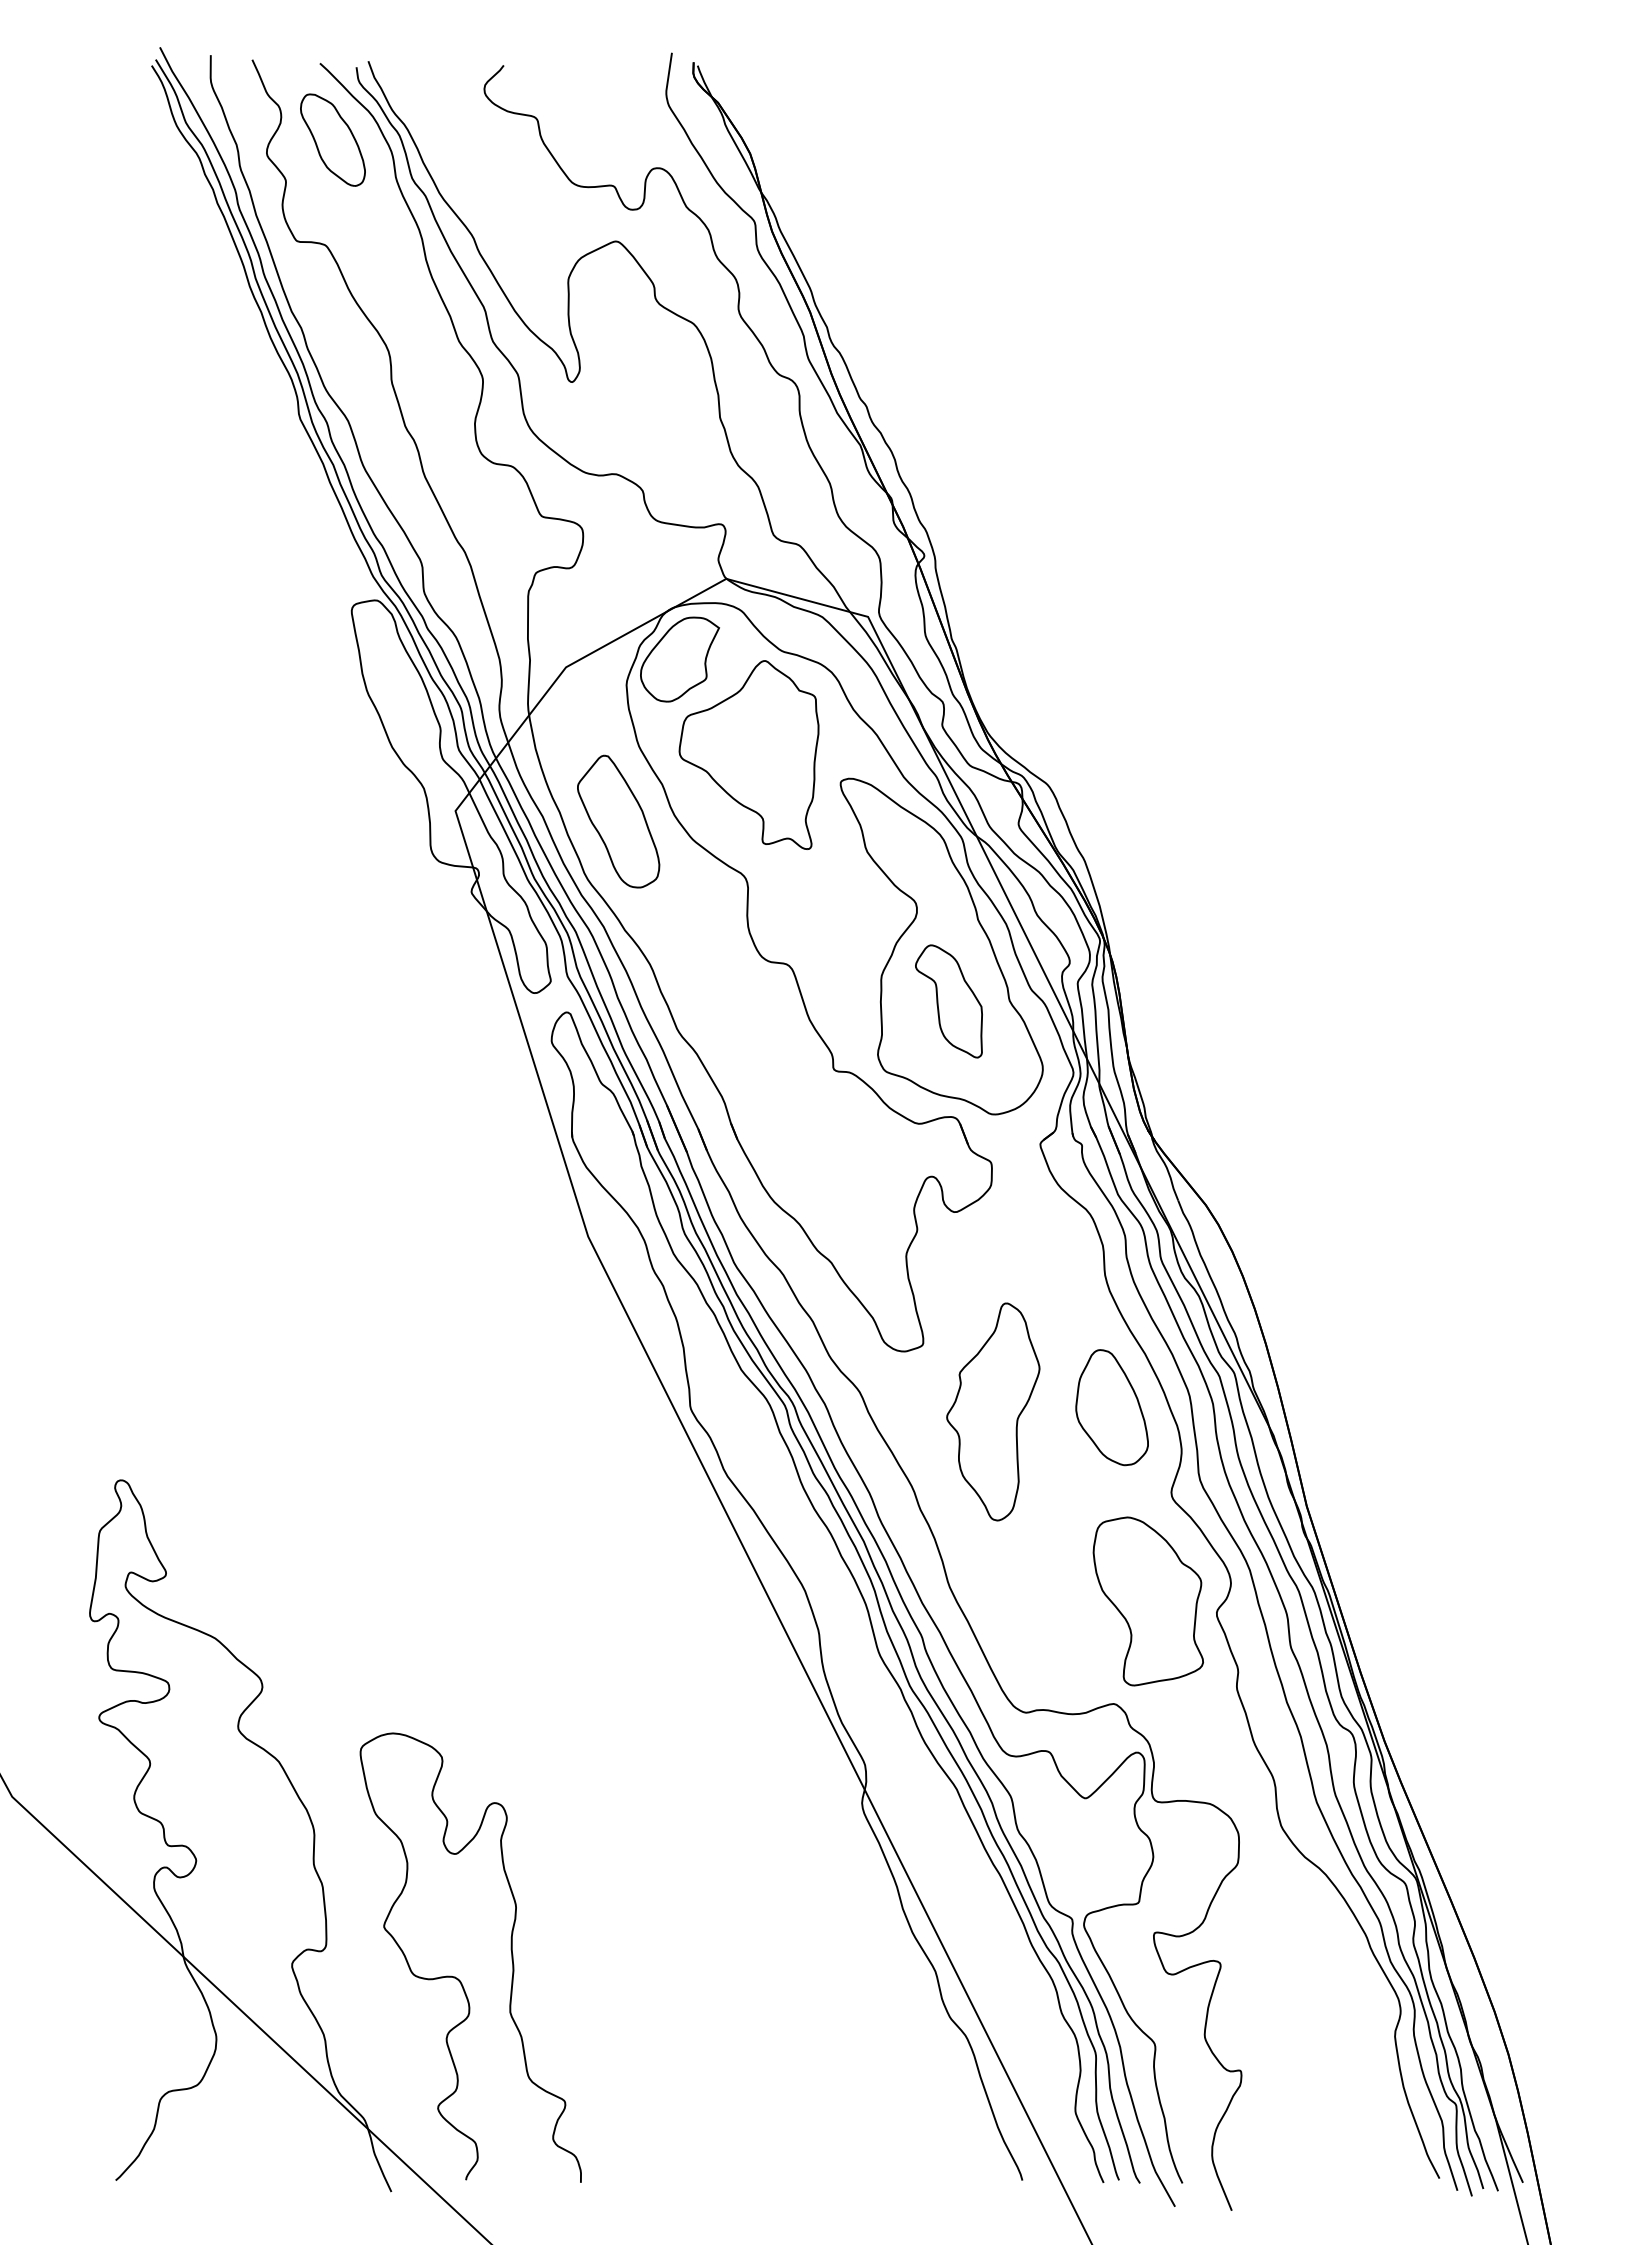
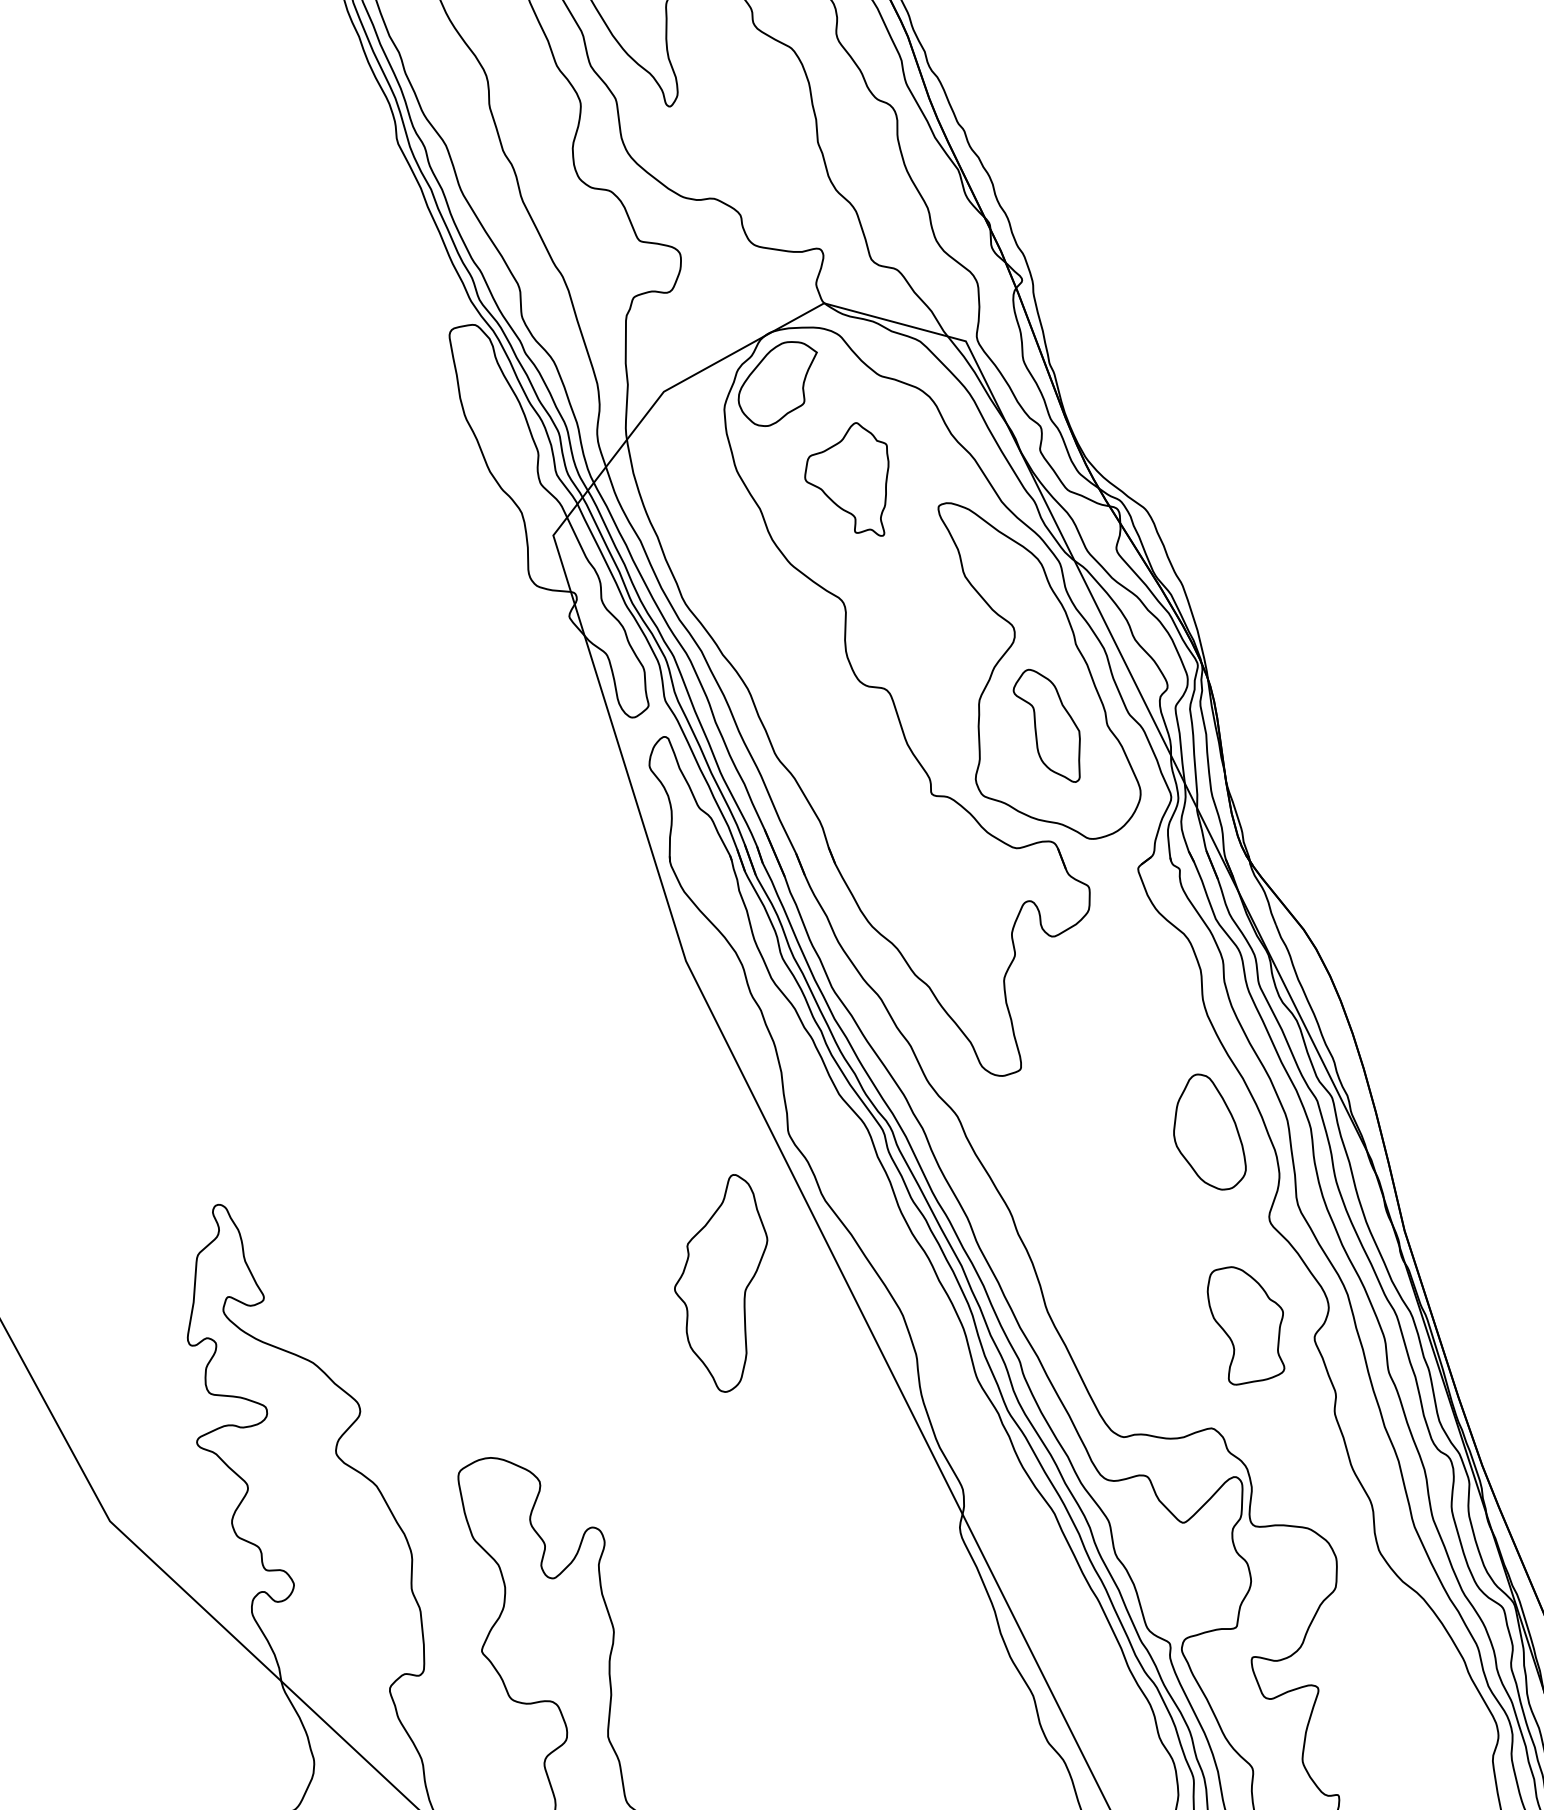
part: (748, 754) -> (846, 478), size x0.6
part: (618, 821) -> (716, 545), removed
part: (993, 1411) -> (721, 1282), moved
part: (1147, 1601) -> (1245, 1325), size x0.7

